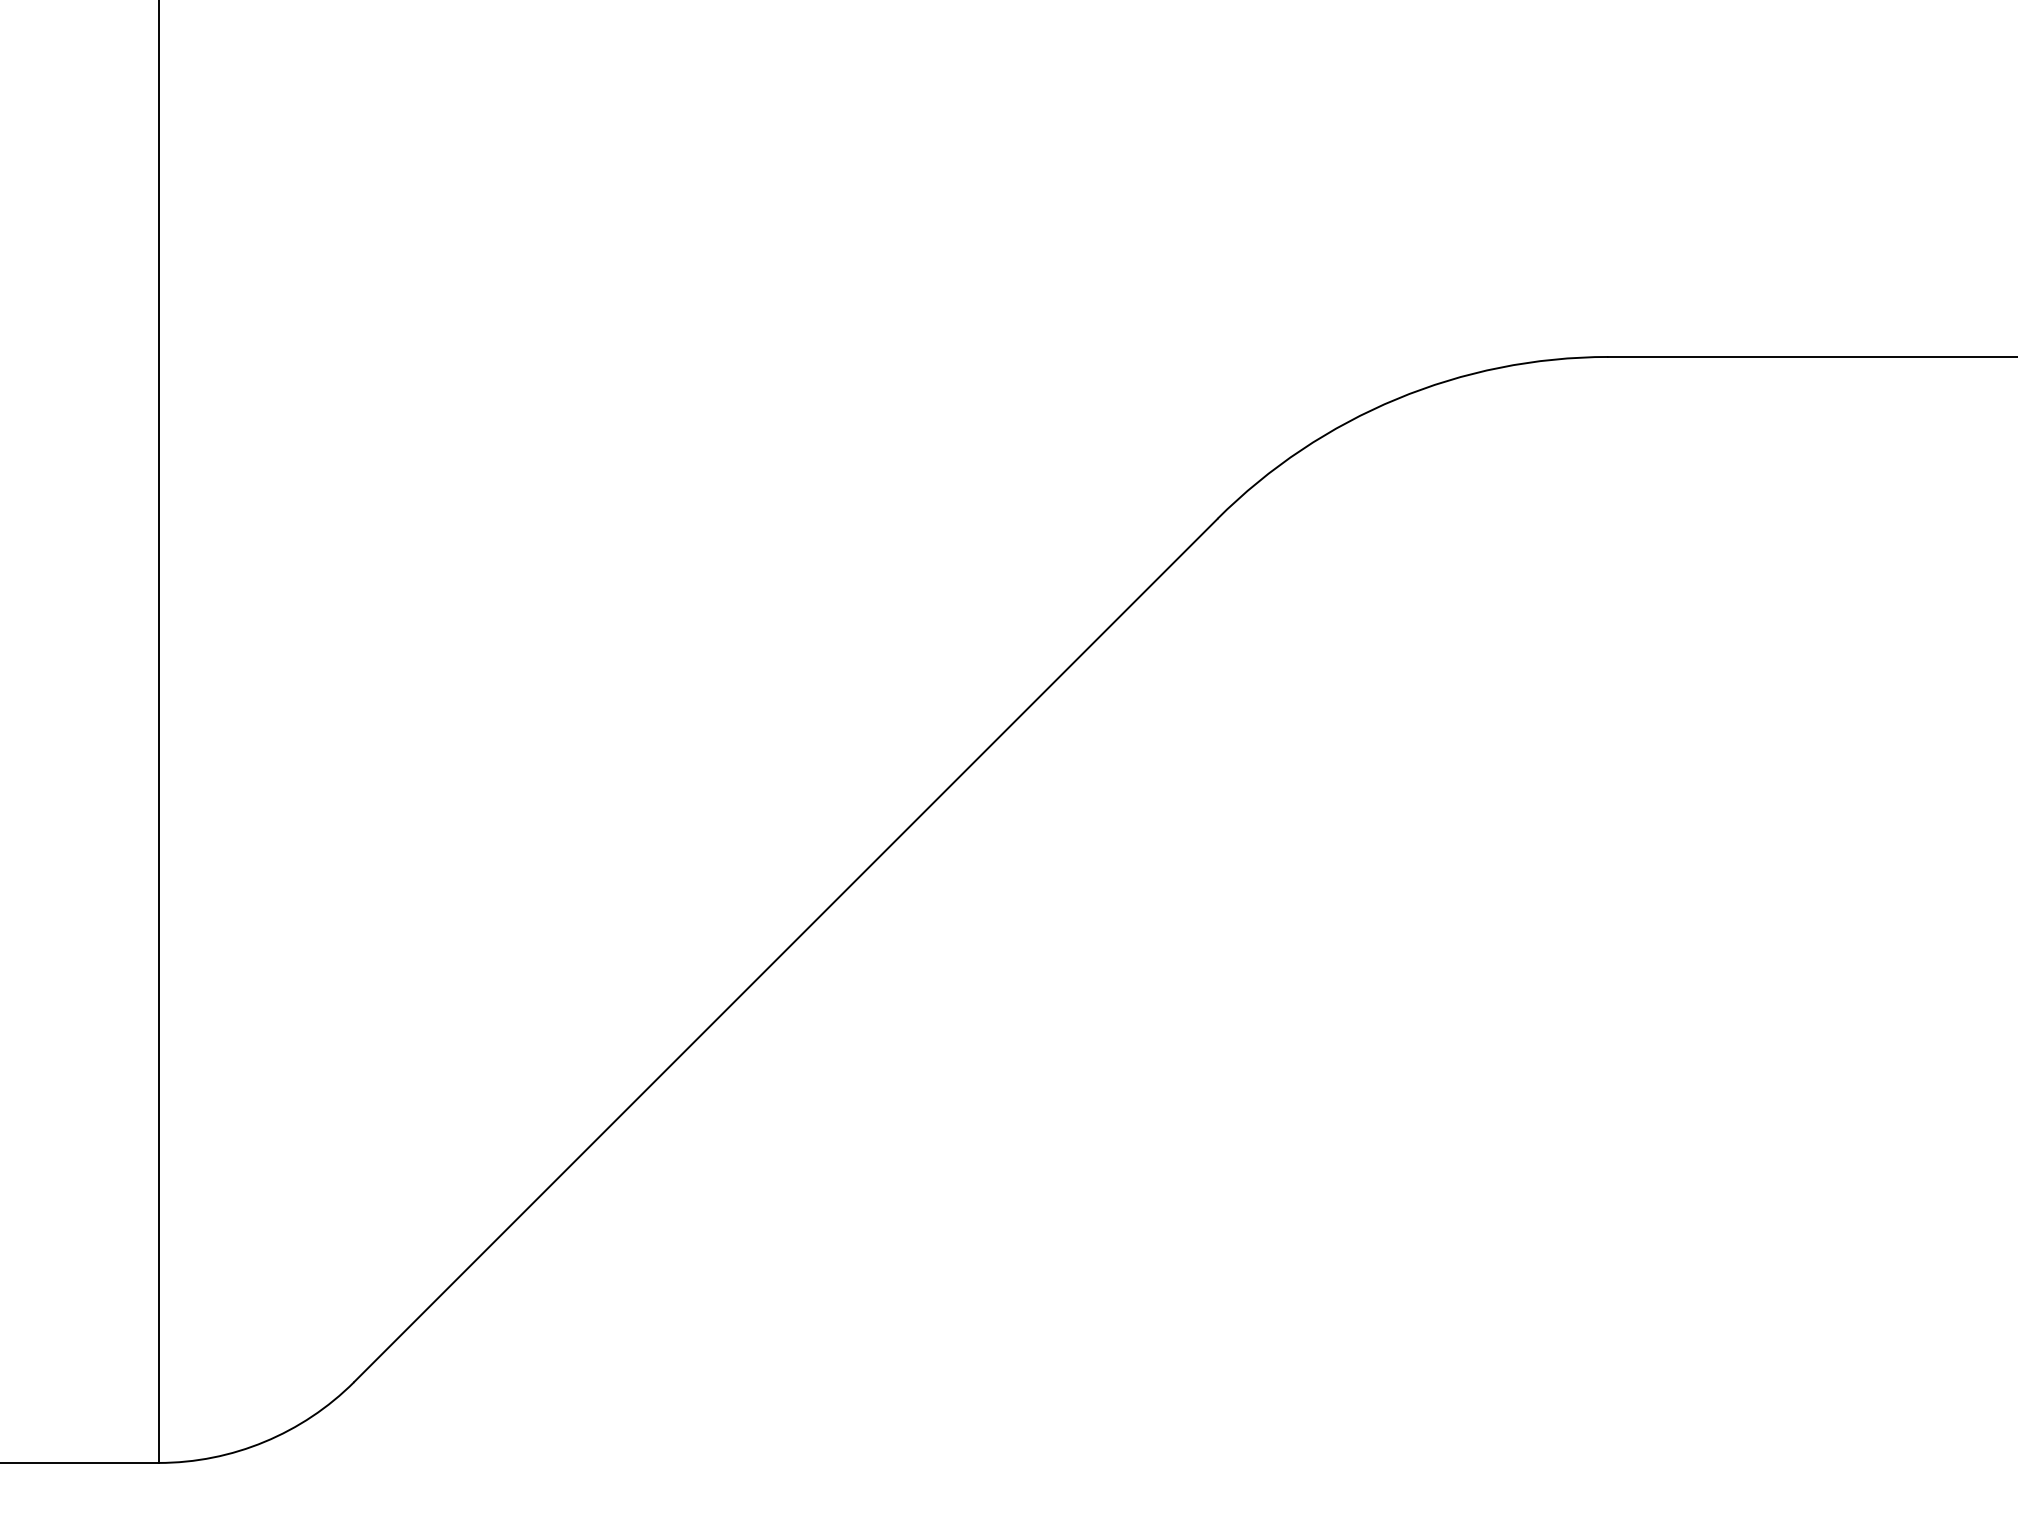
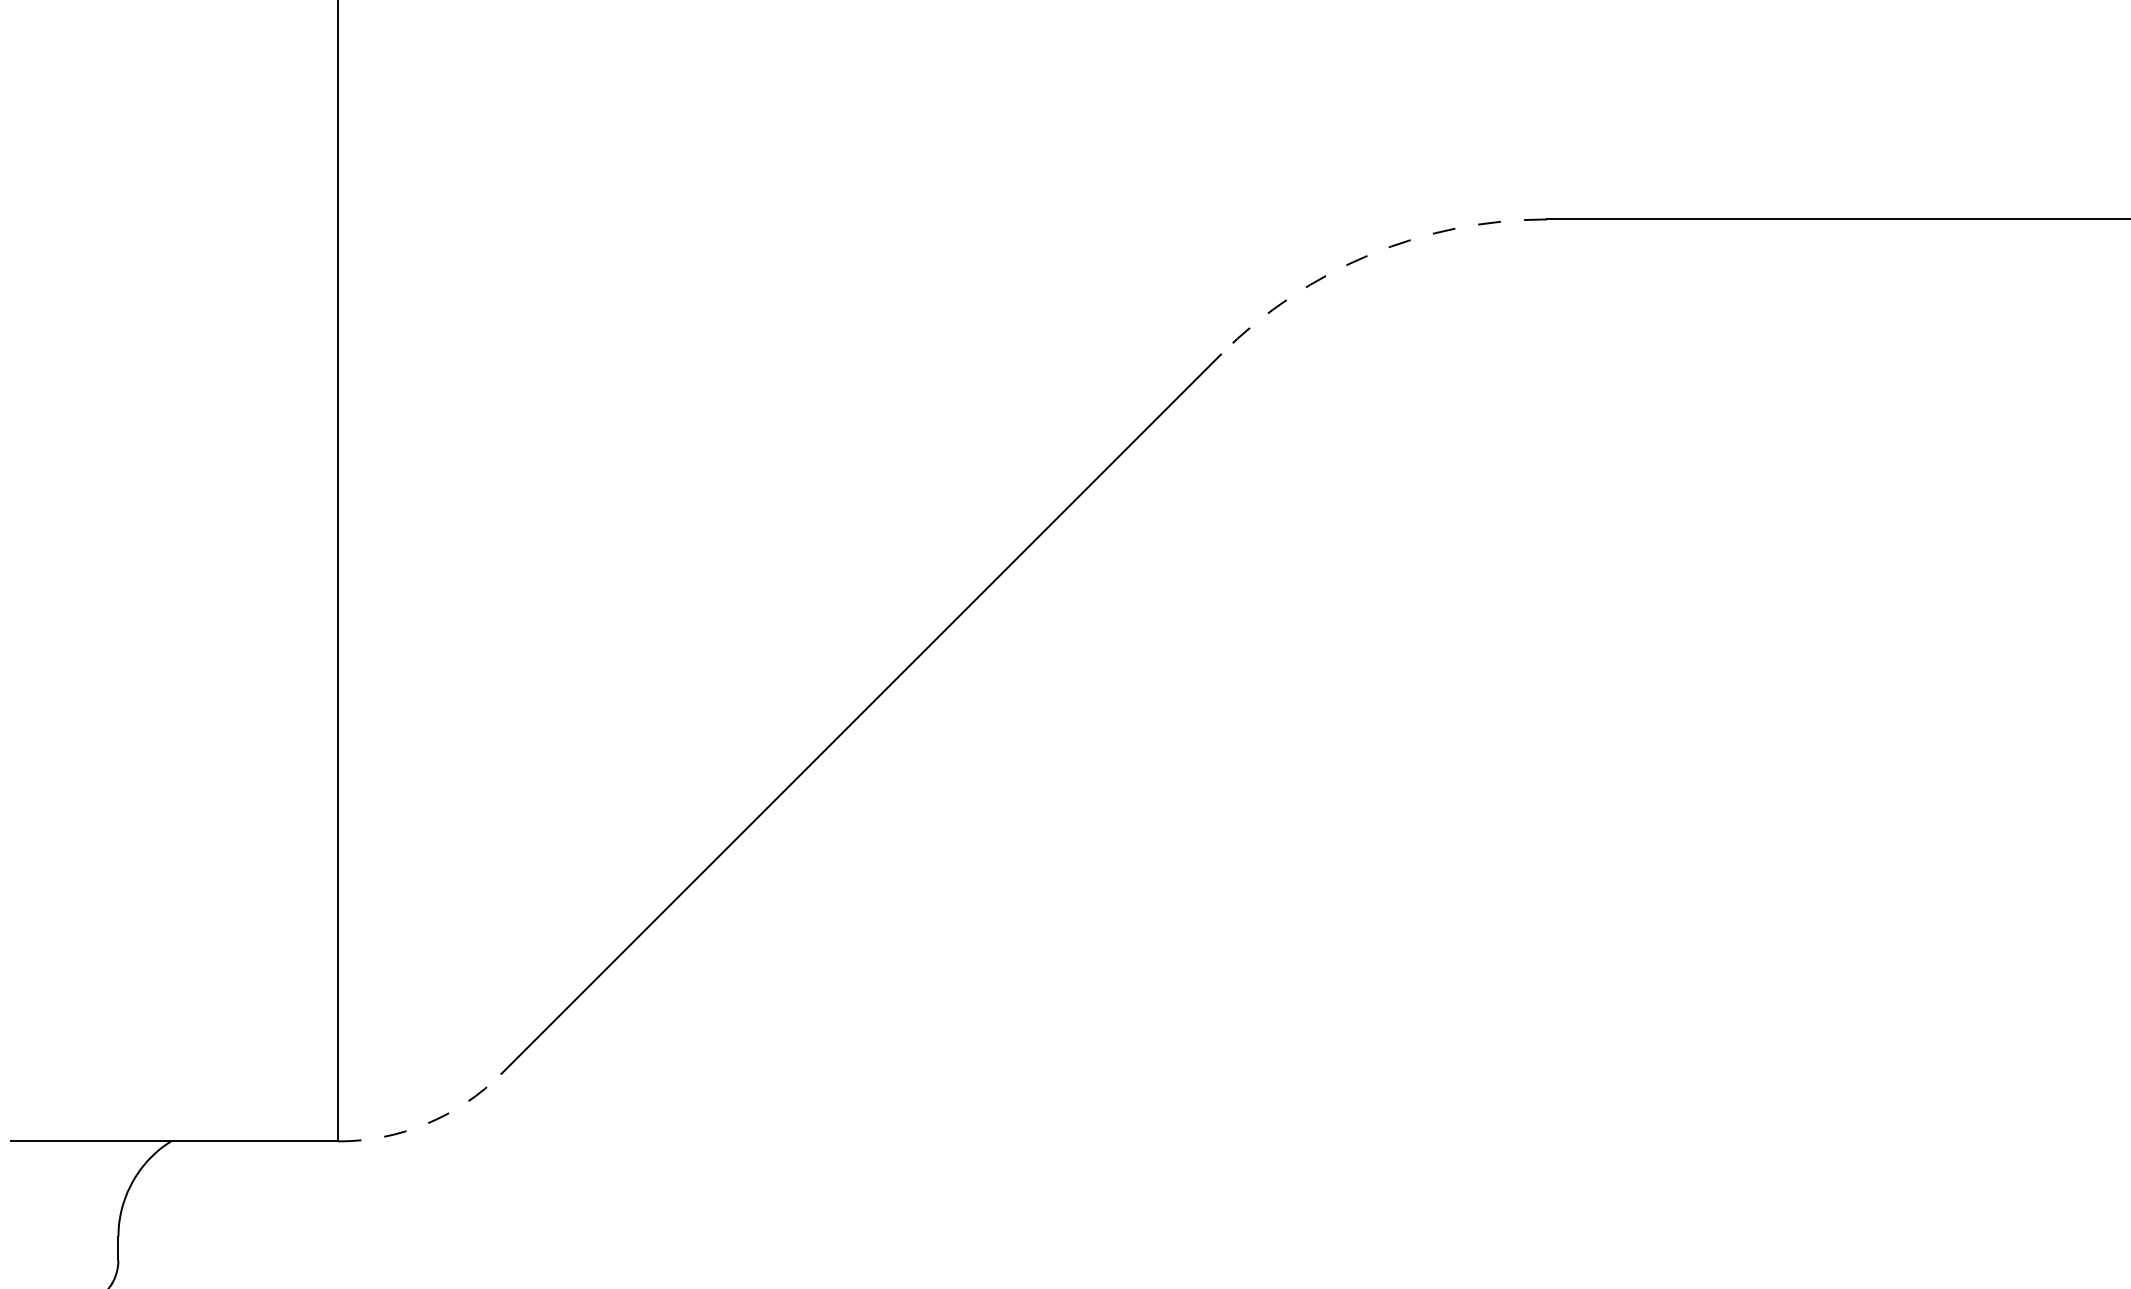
arc: (1396, 399) -> (1370, 254), solid -> dashed
arc: (264, 1441) -> (426, 1123), solid -> dashed

